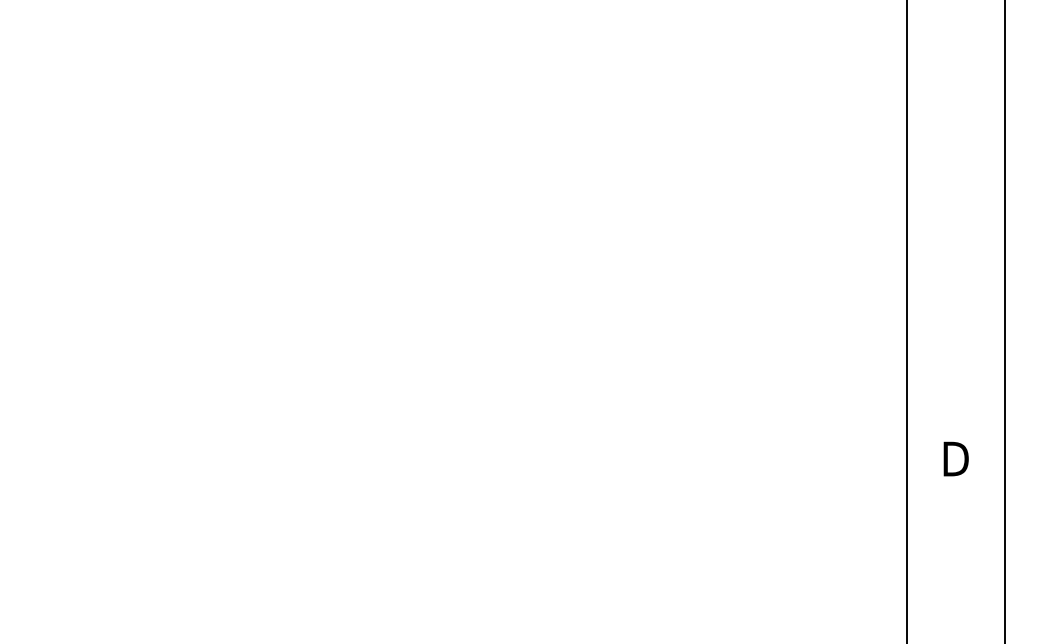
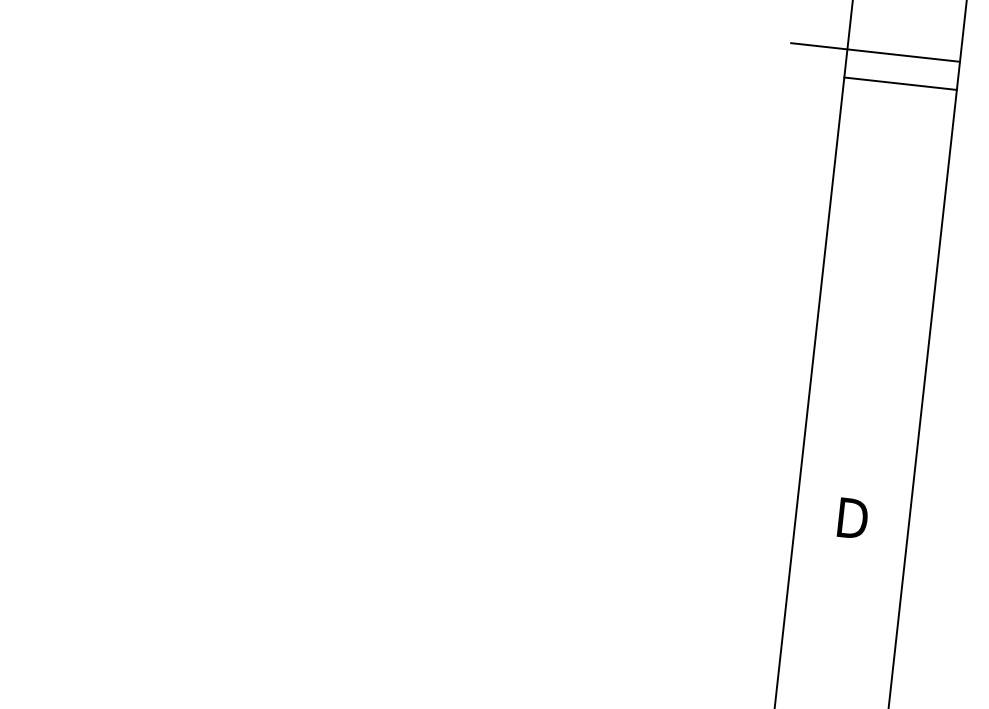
line: (931, 22) -> (875, 52), added
line: (955, 47) -> (900, 83), added
text: (955, 458) -> (852, 517), moved

